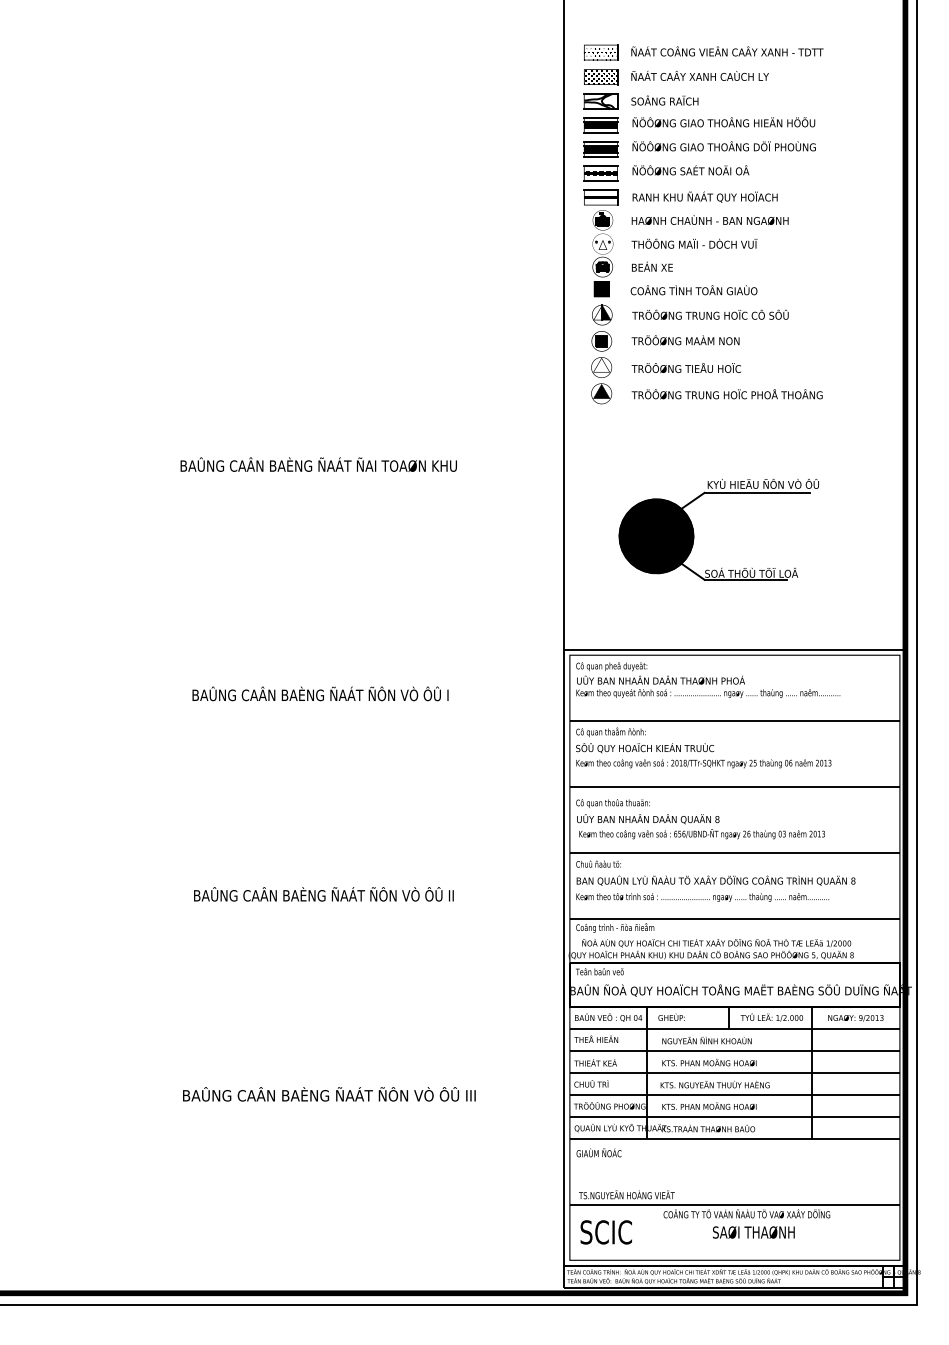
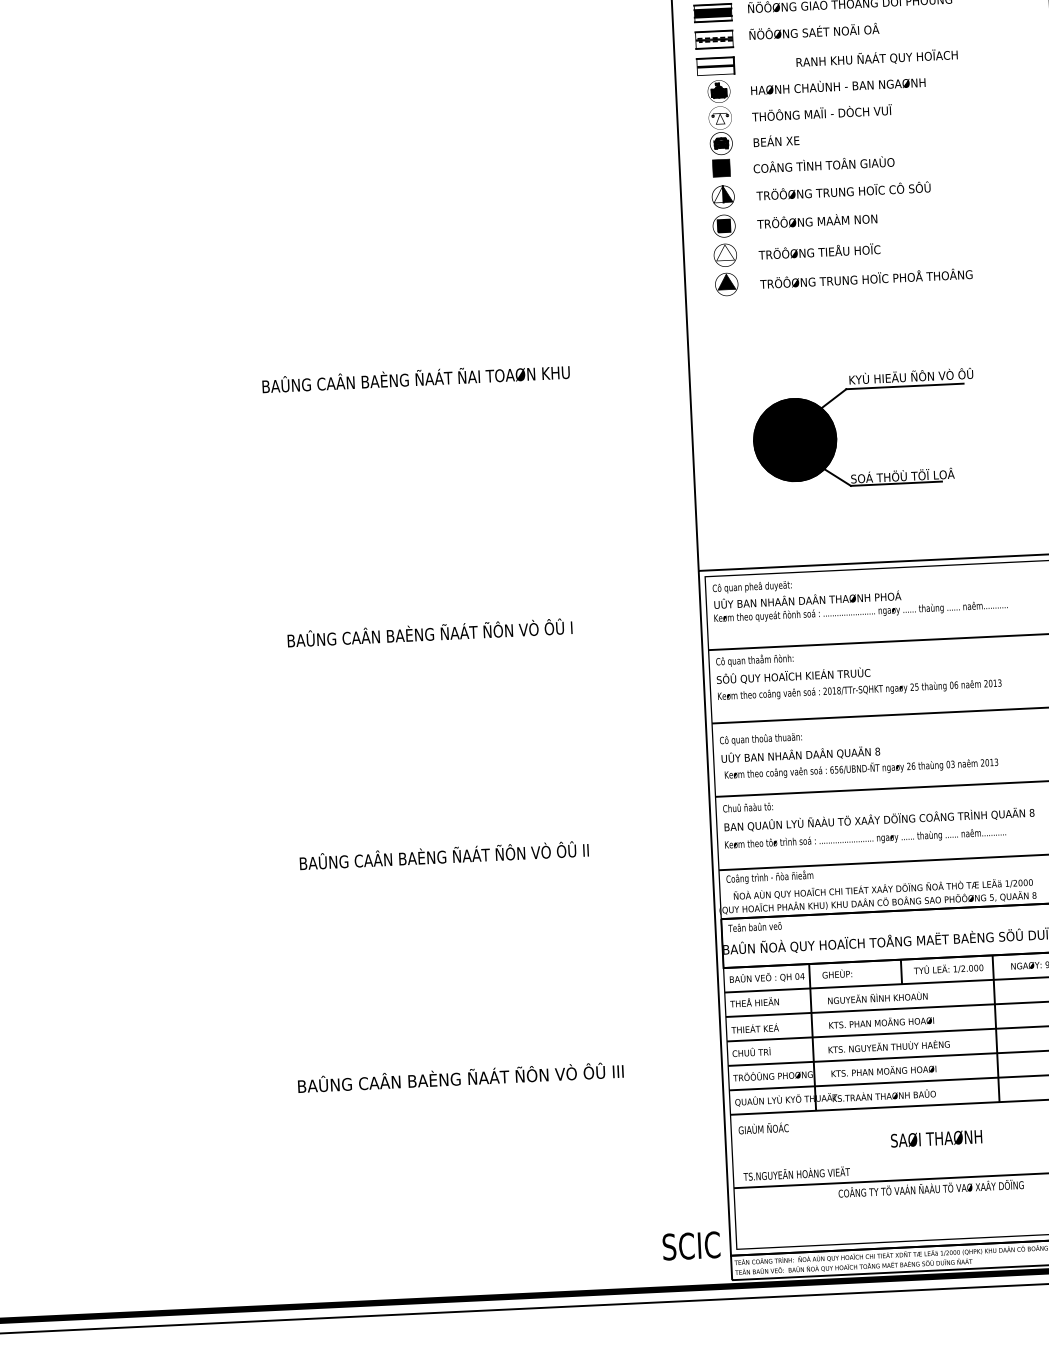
text: (704, 196) -> (876, 57), moved
text: (605, 1232) -> (690, 1246), moved
text: (753, 1232) -> (936, 1138), moved

